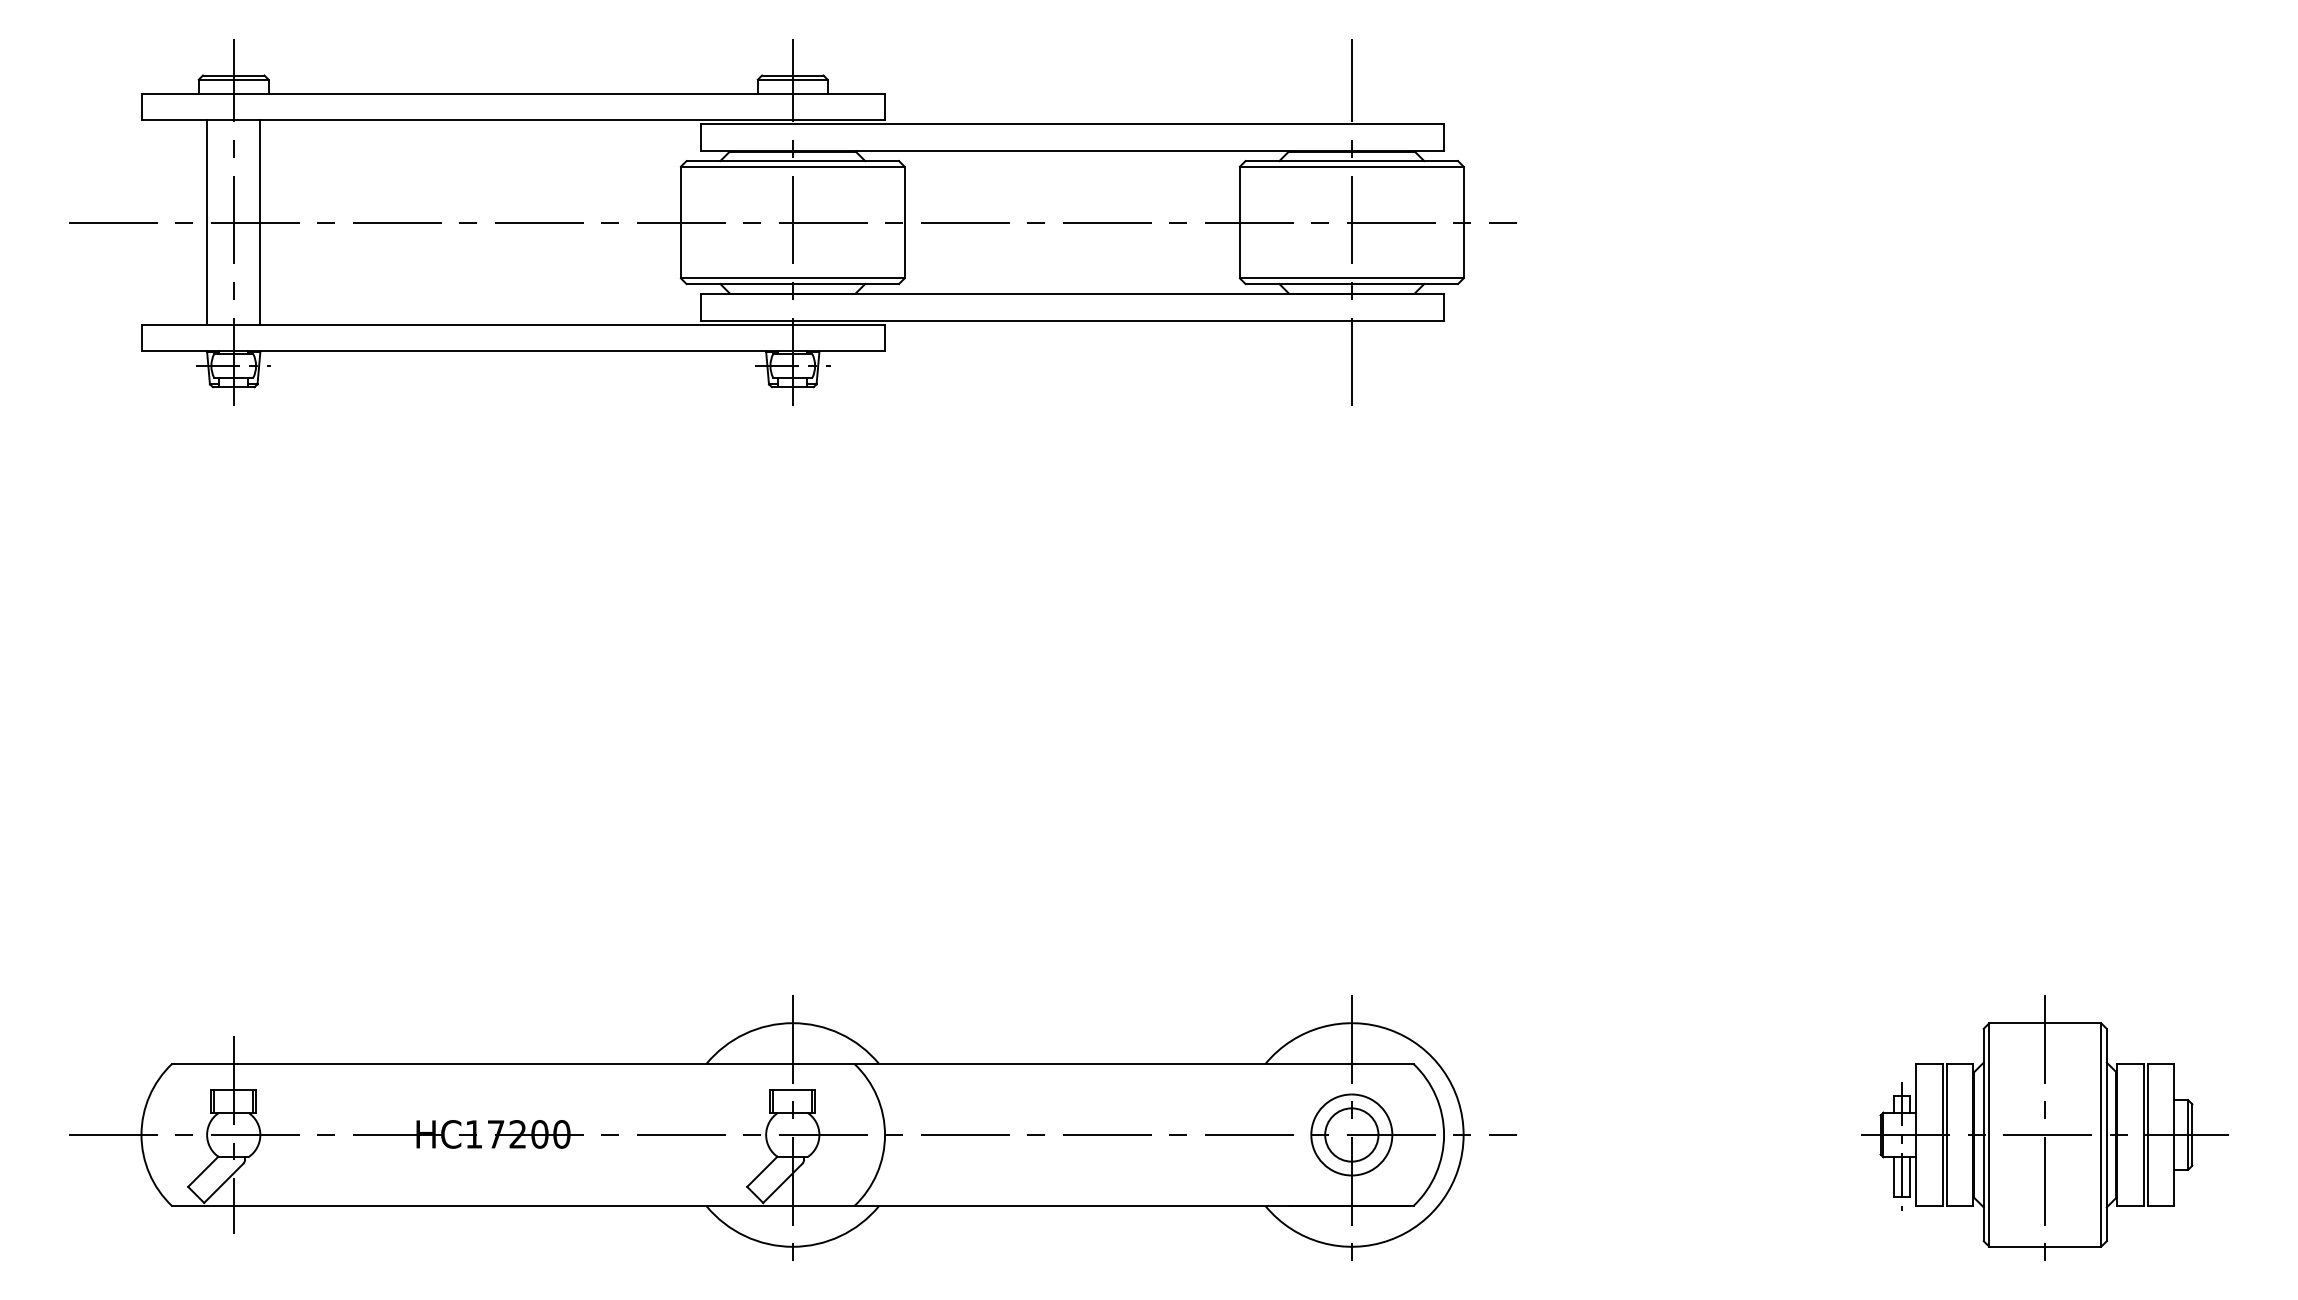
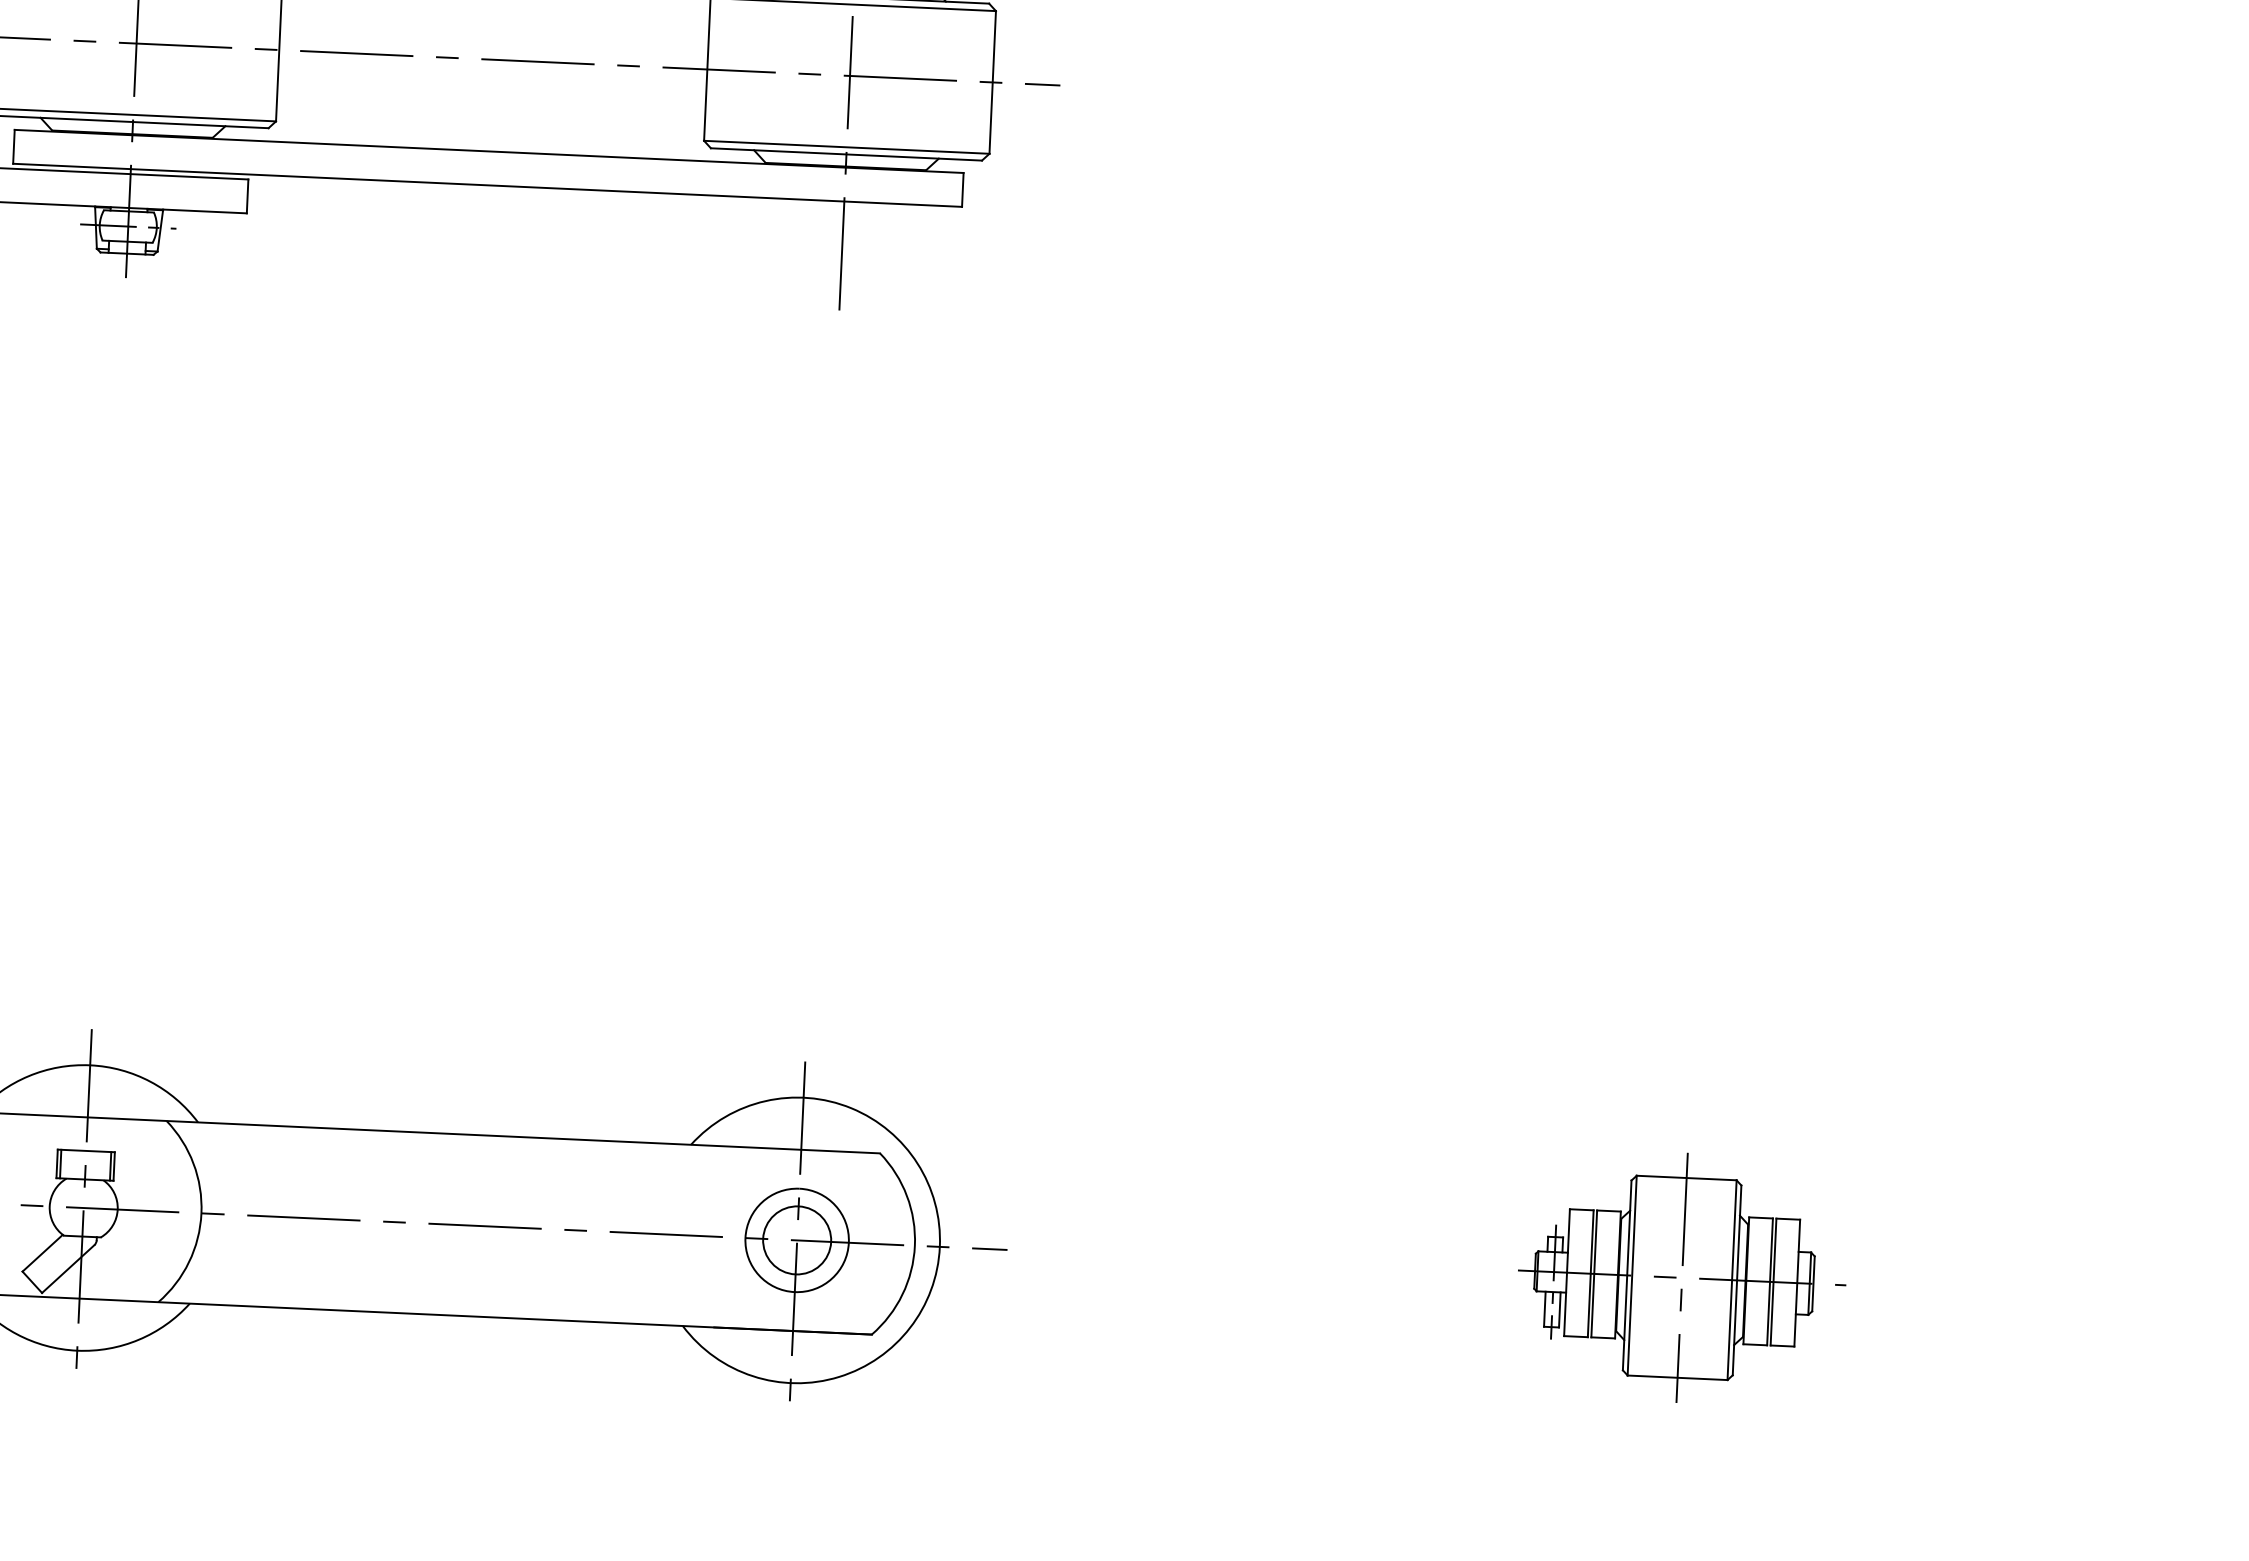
part: (2044, 1127) -> (1681, 1270), size x0.7

